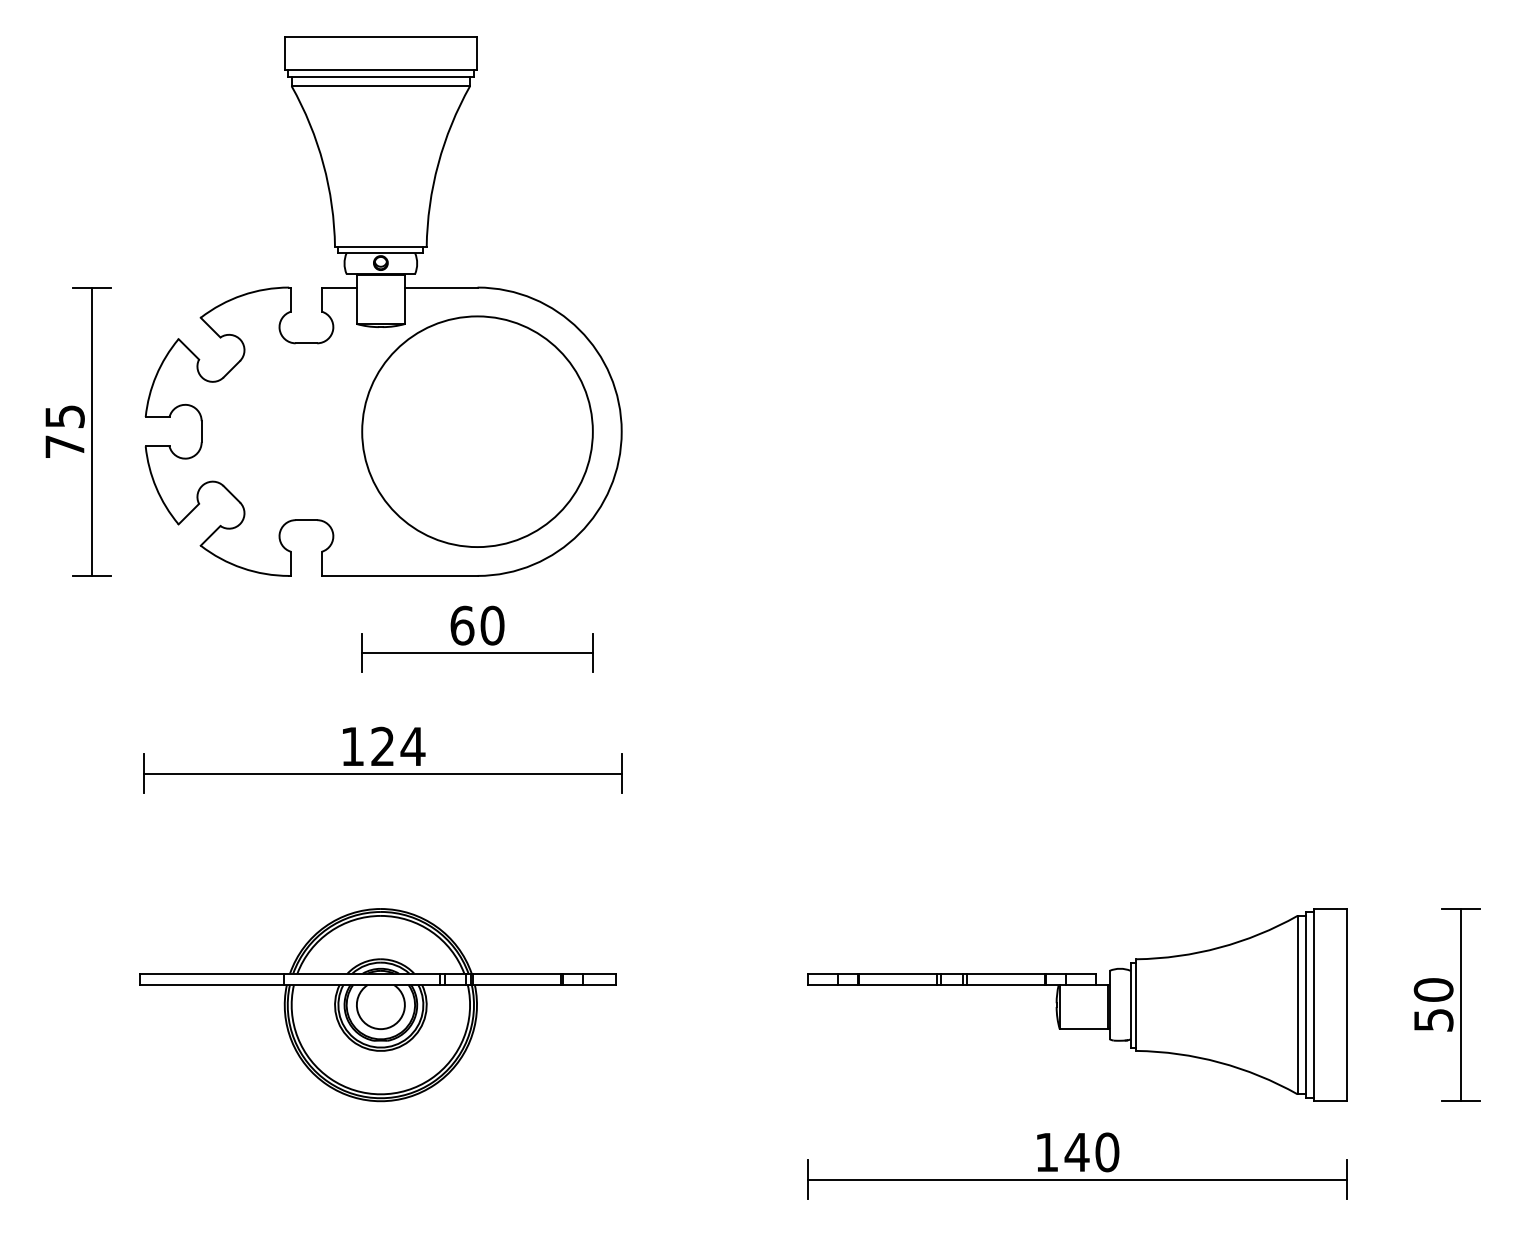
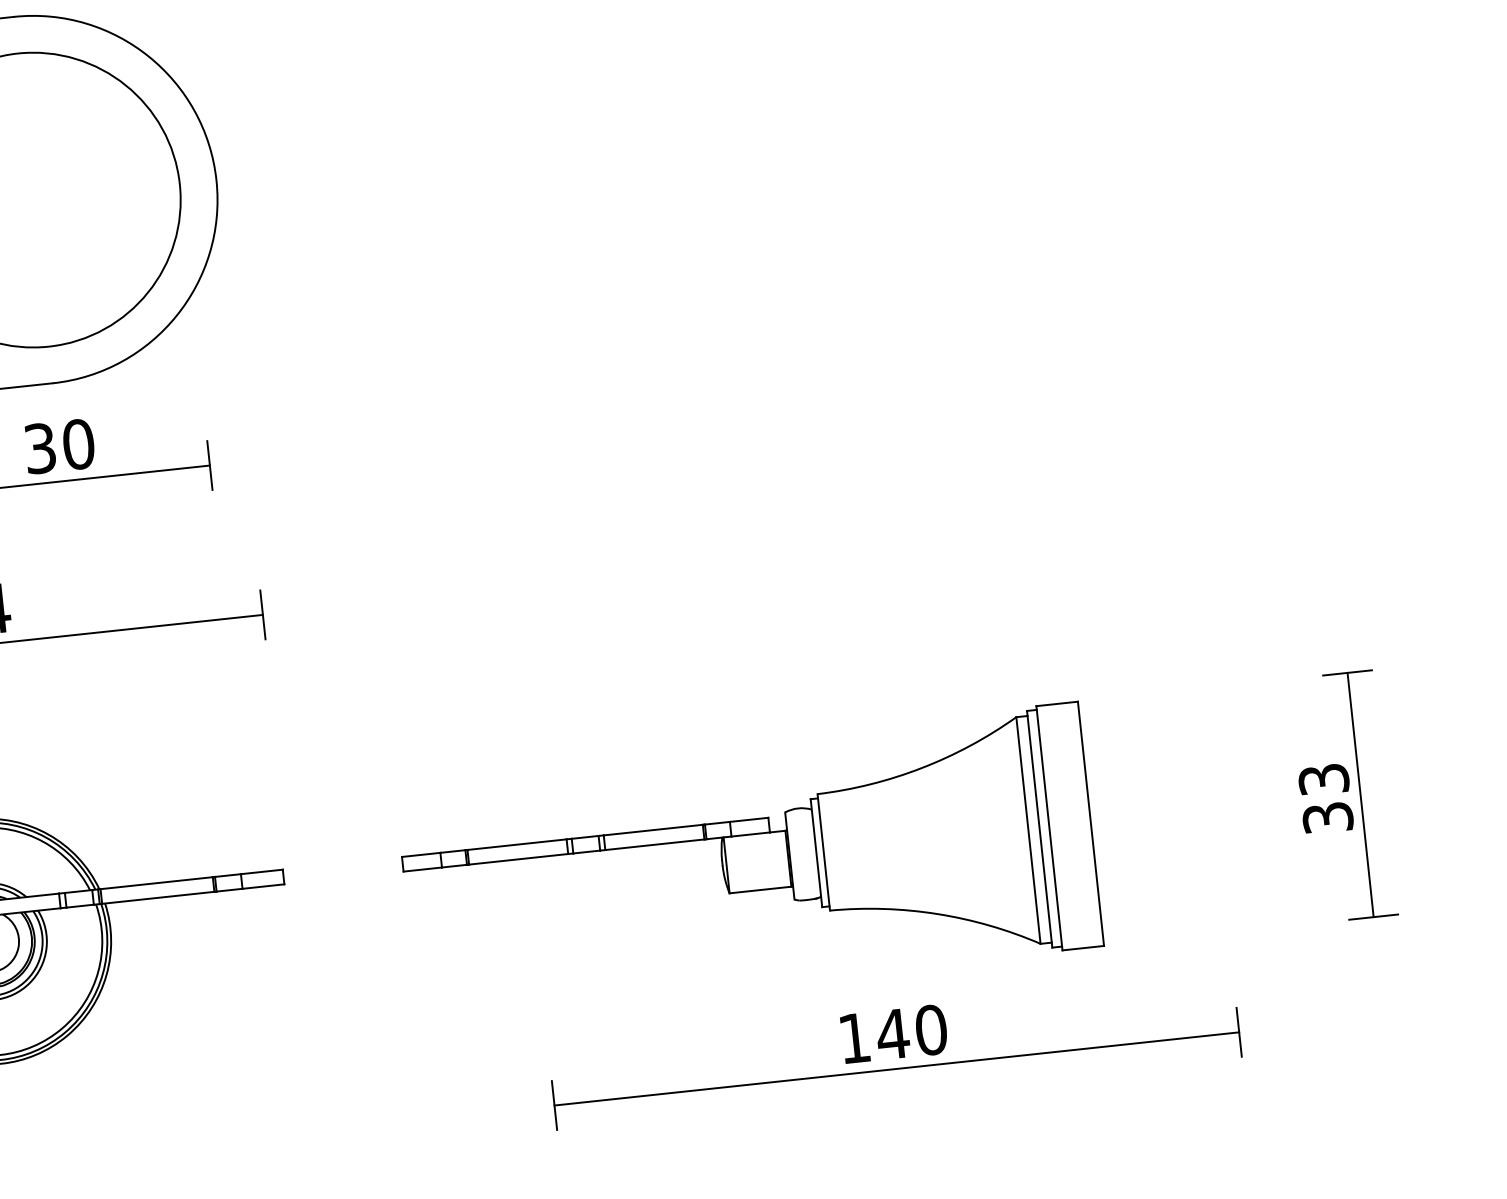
text: (462, 625) -> (40, 448), 60 -> 30
part: (1077, 1004) -> (748, 859), moved
text: (1433, 1004) -> (1325, 797), 50 -> 33

